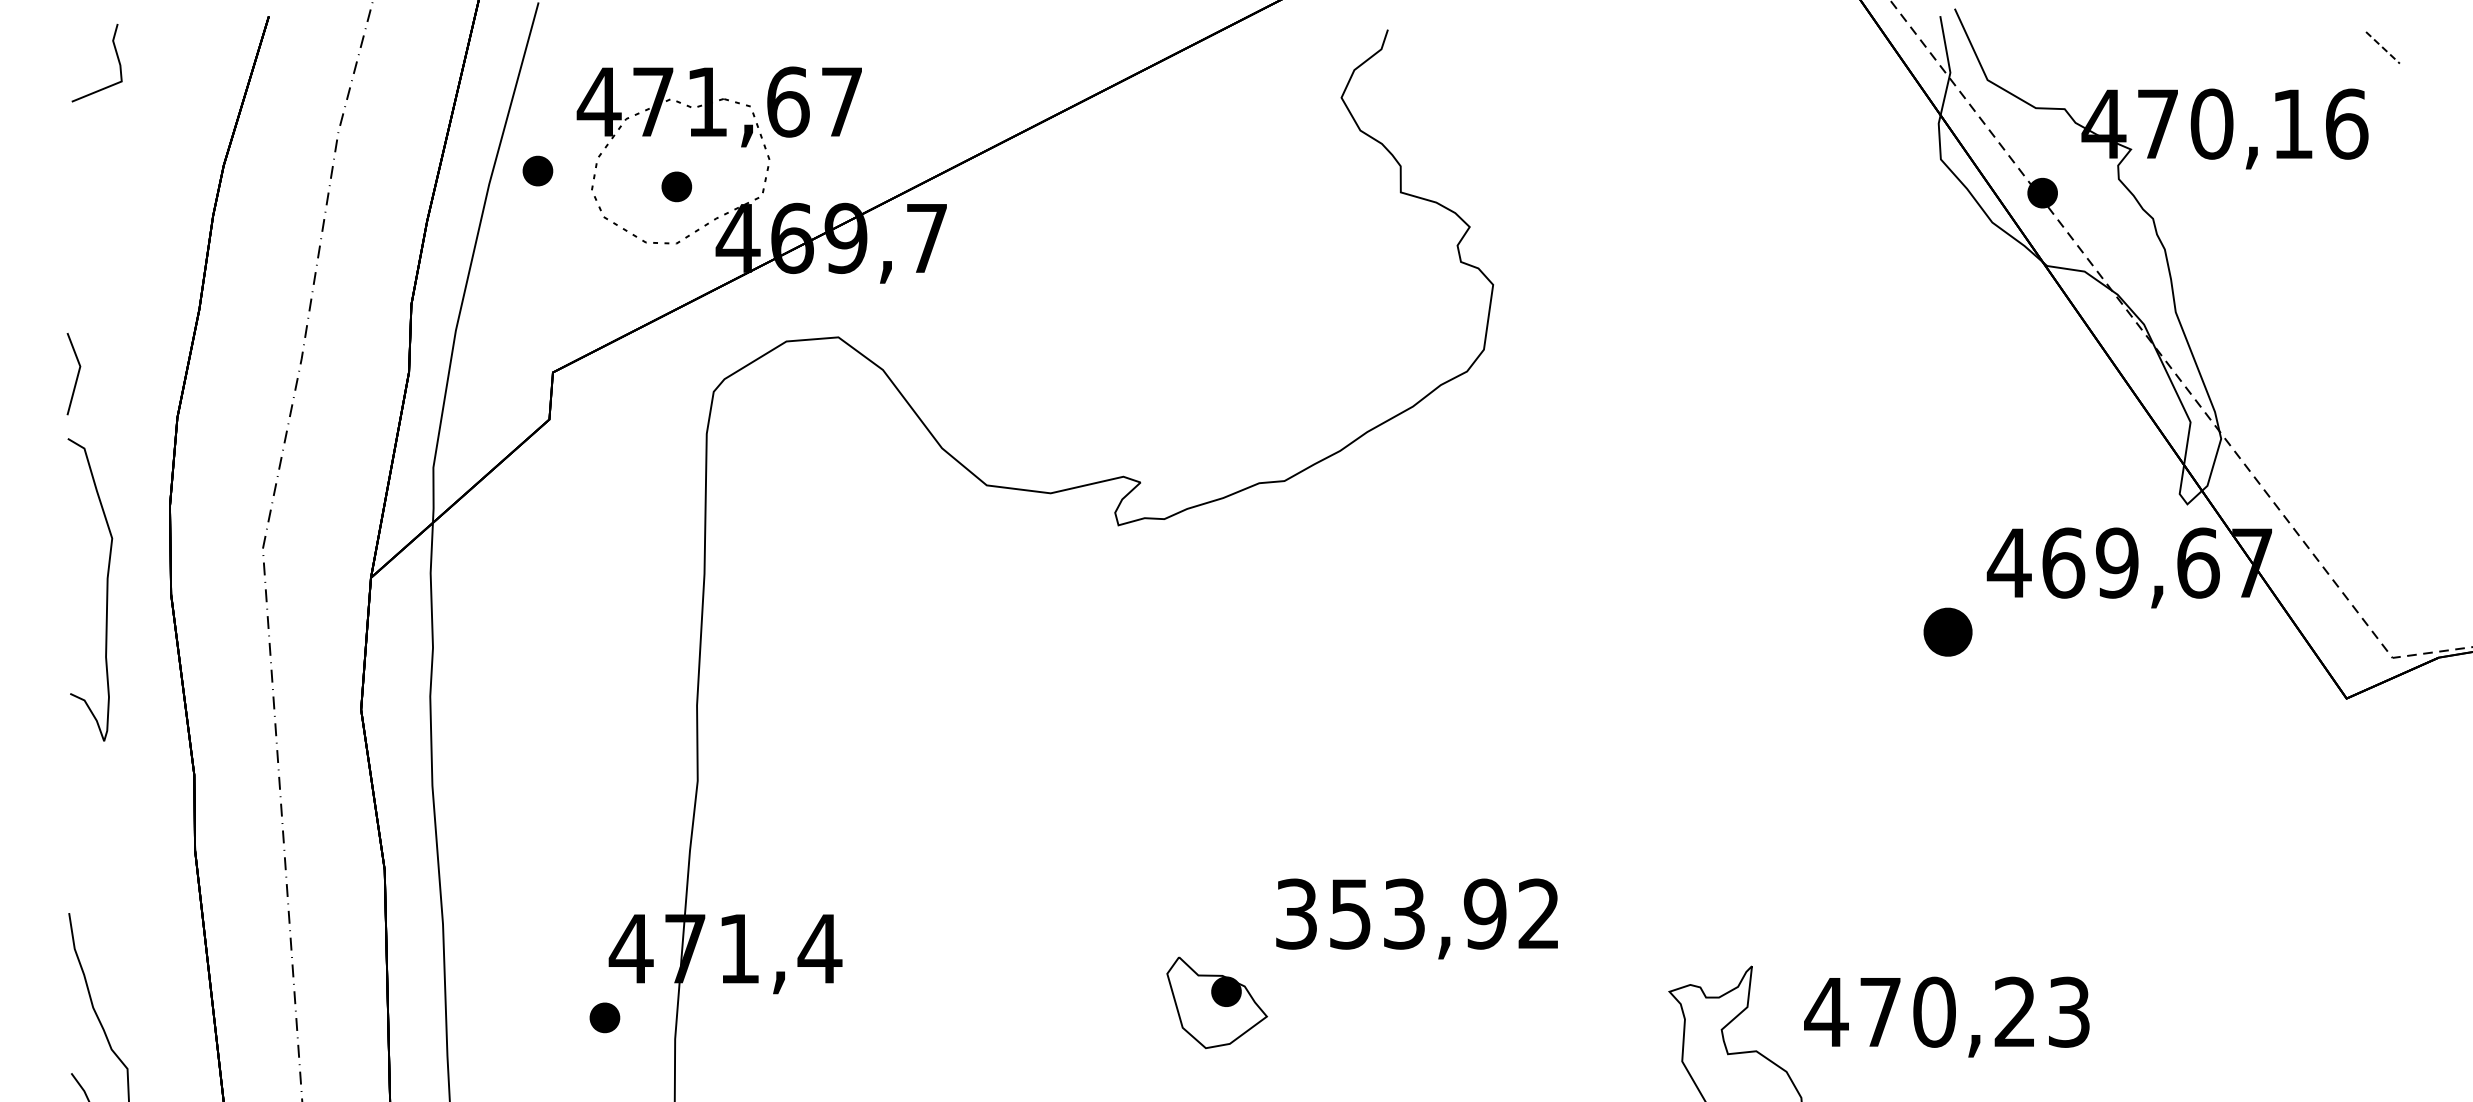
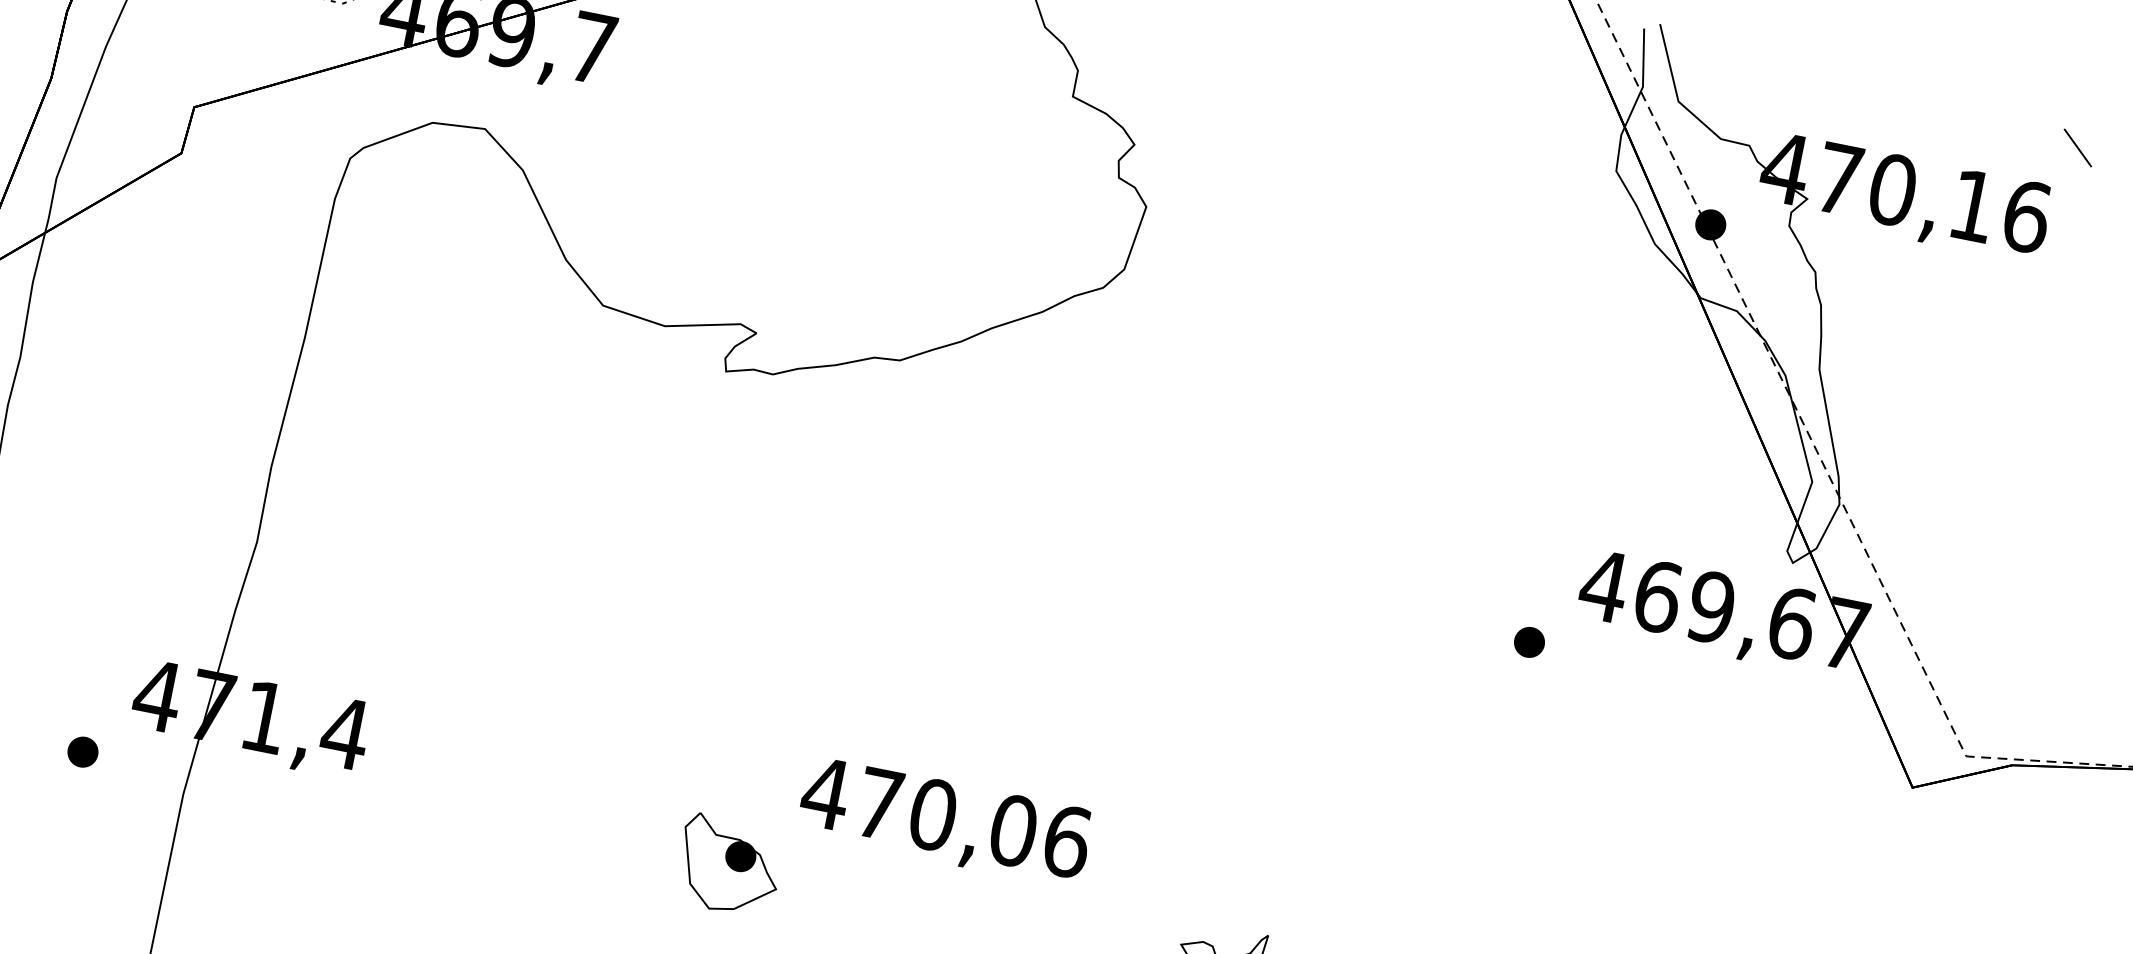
line: (2383, 48) -> (2078, 148), dashed -> solid
part: (1947, 631) -> (1529, 641), size x0.62
text: (1417, 913) -> (946, 816), 353,92 -> 470,06
part: (604, 1017) -> (82, 751), moved

